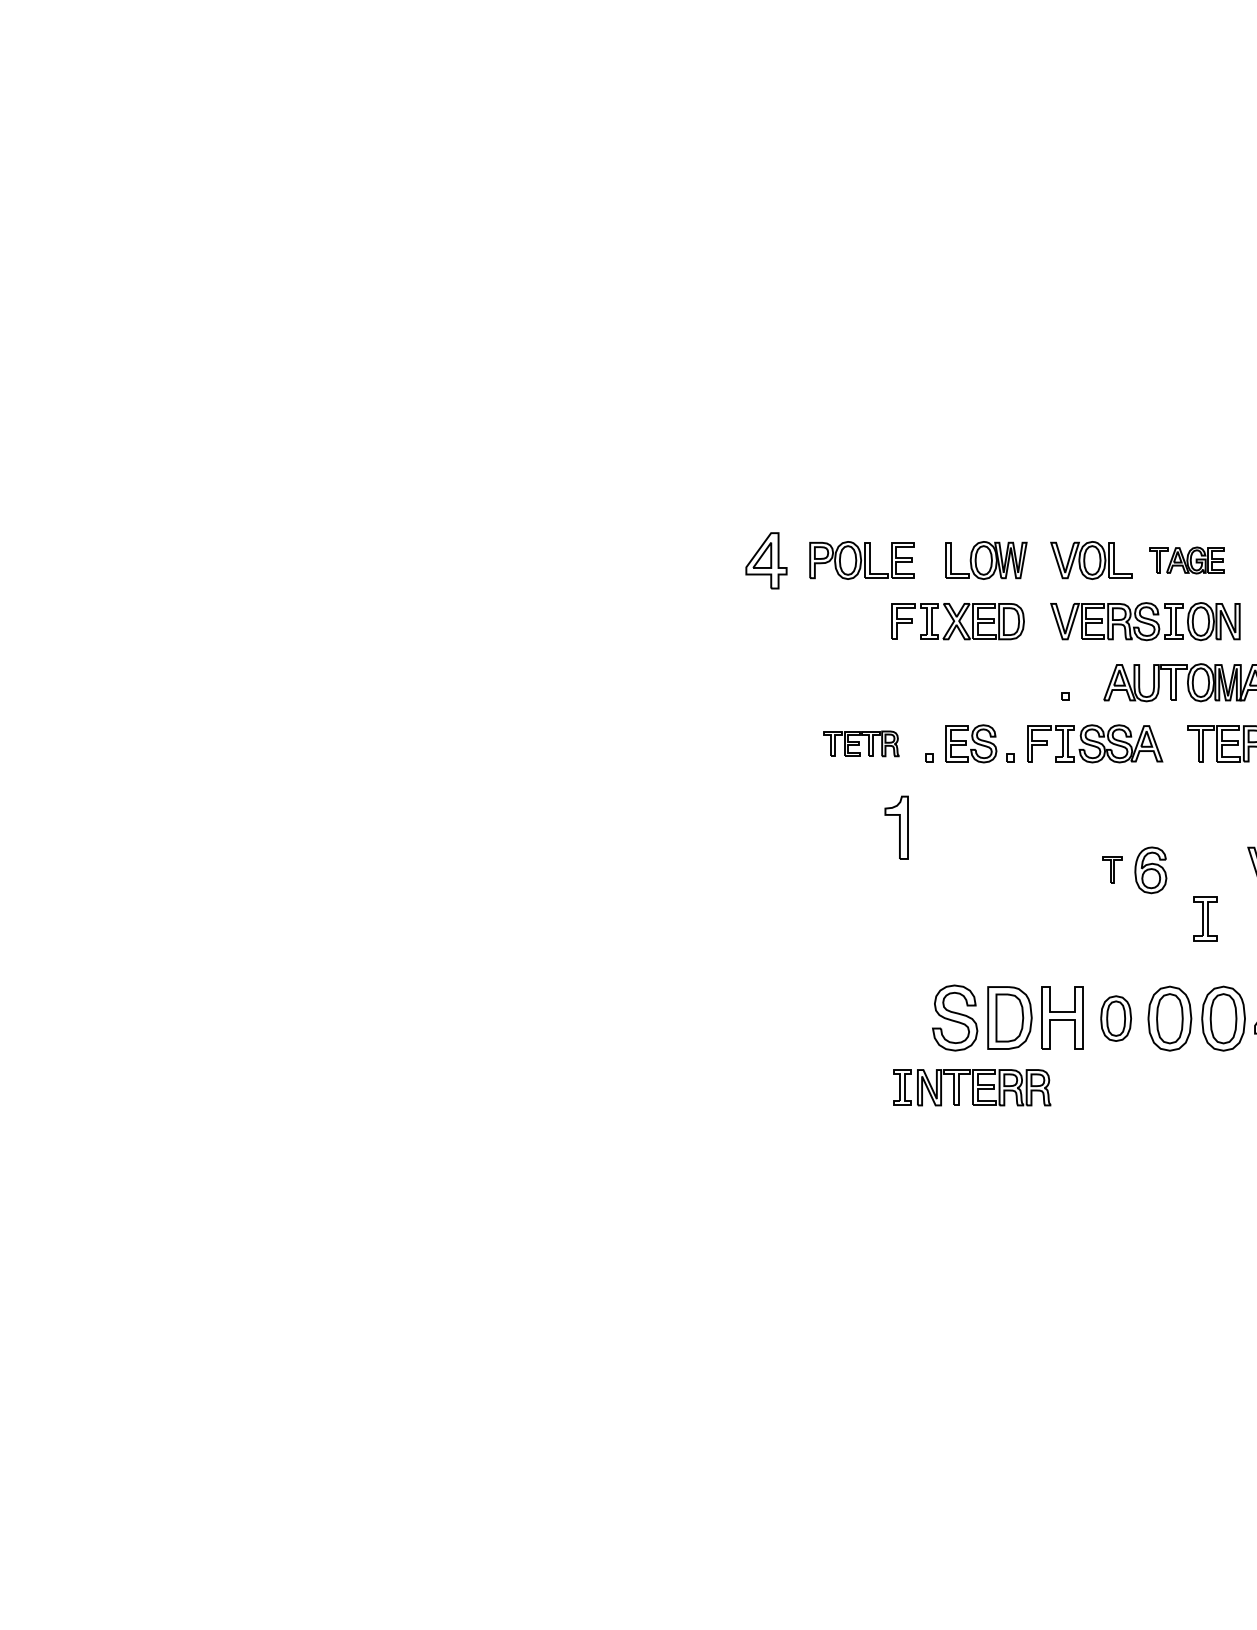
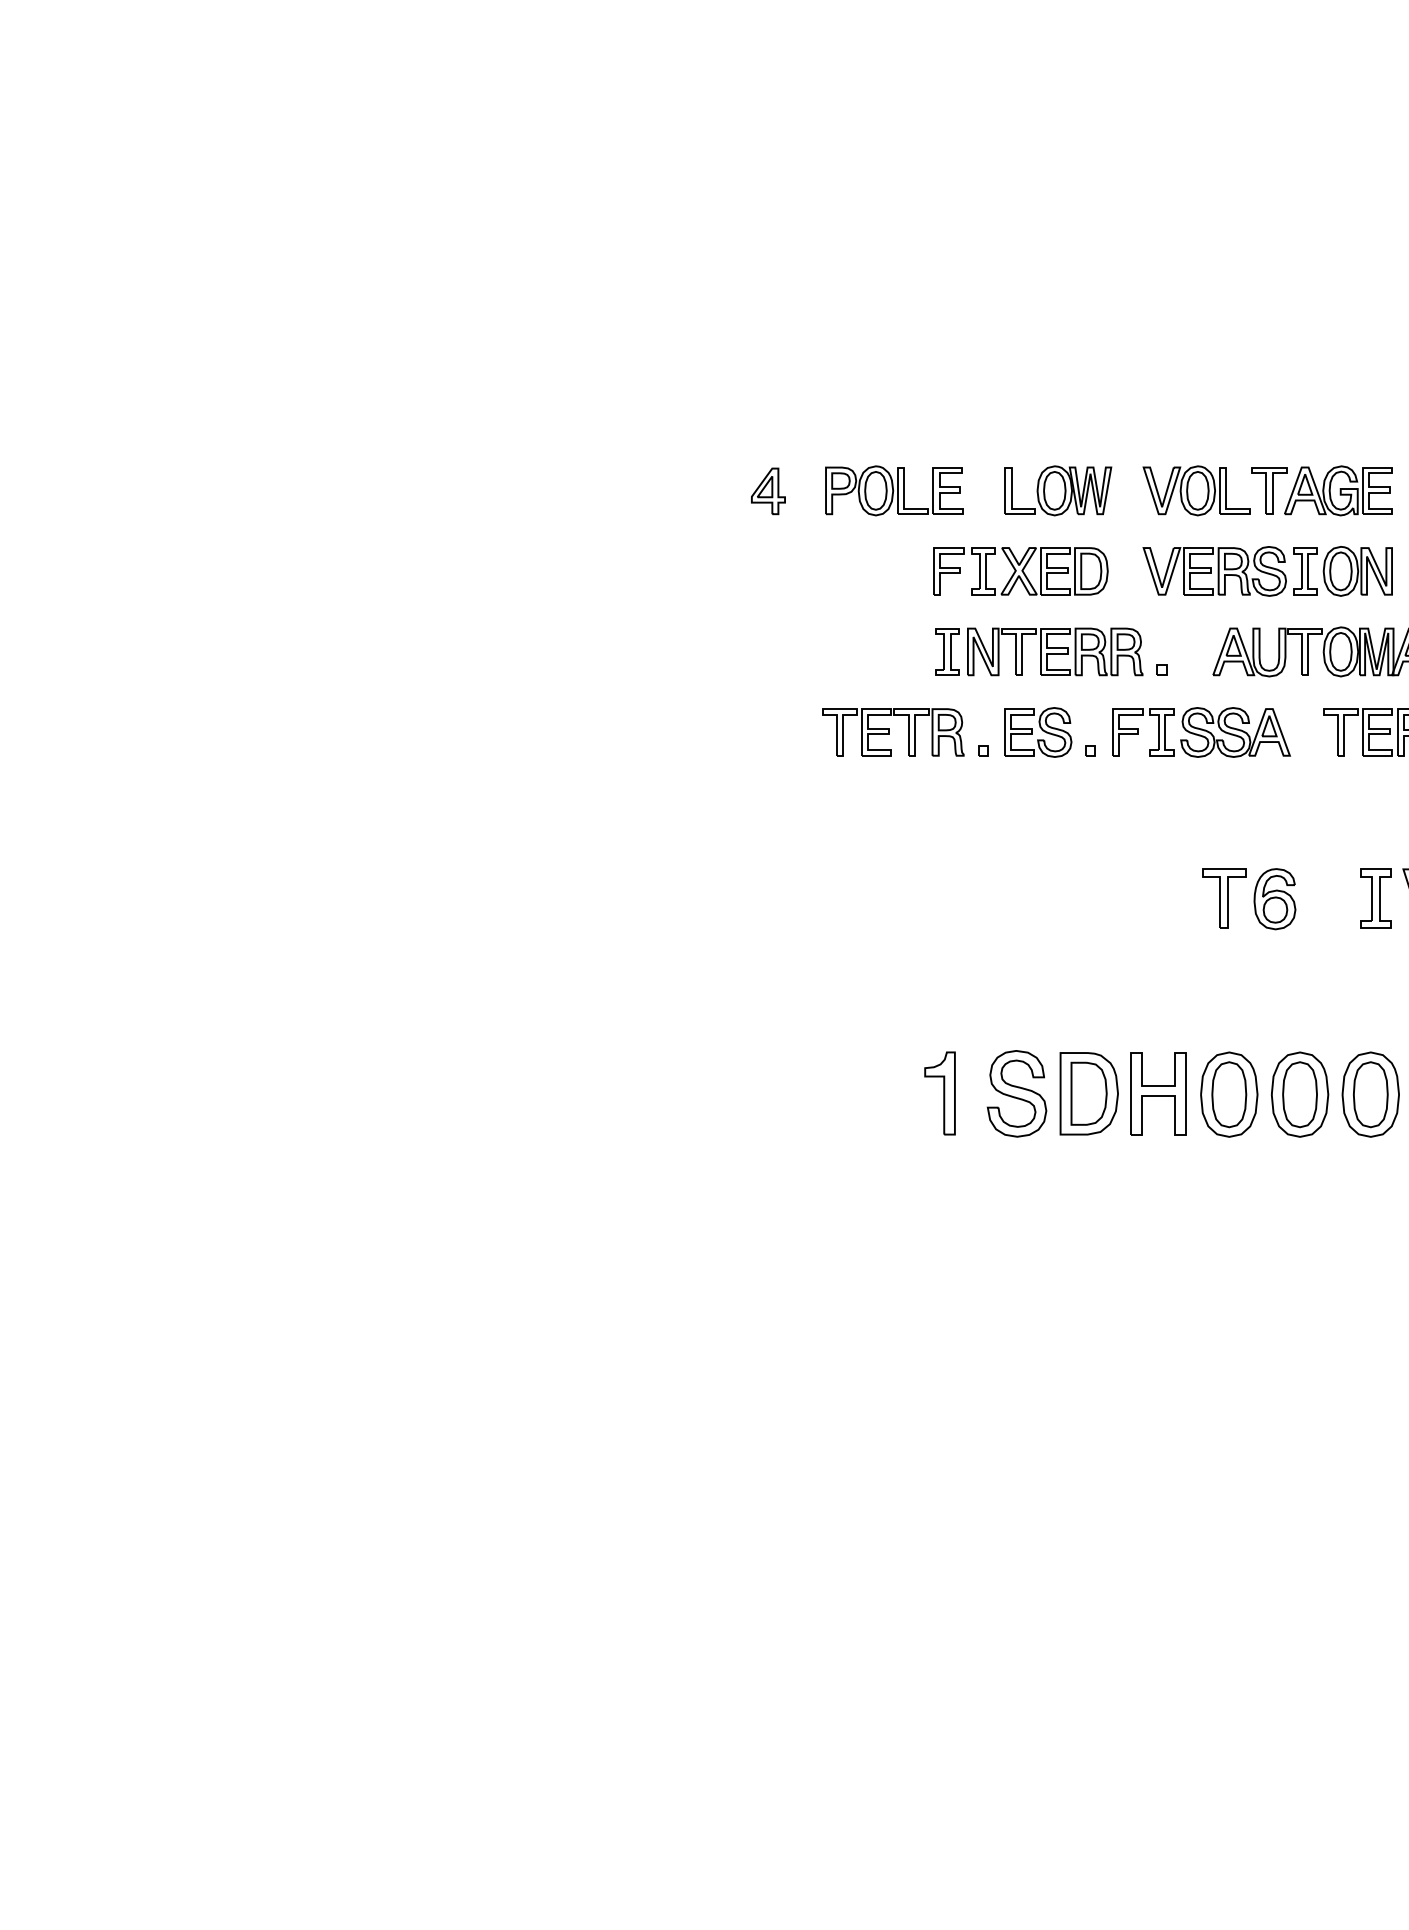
part: (766, 560) -> (768, 490), size x0.62
part: (1186, 560) -> (1321, 490), size x1.43
part: (861, 743) -> (893, 732), size x1.43
part: (896, 827) -> (939, 1093), moved
part: (1112, 869) -> (1224, 898), size x1.67
part: (1205, 918) -> (1375, 898), moved
part: (1115, 1018) -> (1228, 1094), size x1.43
part: (972, 1087) -> (1039, 651), moved

